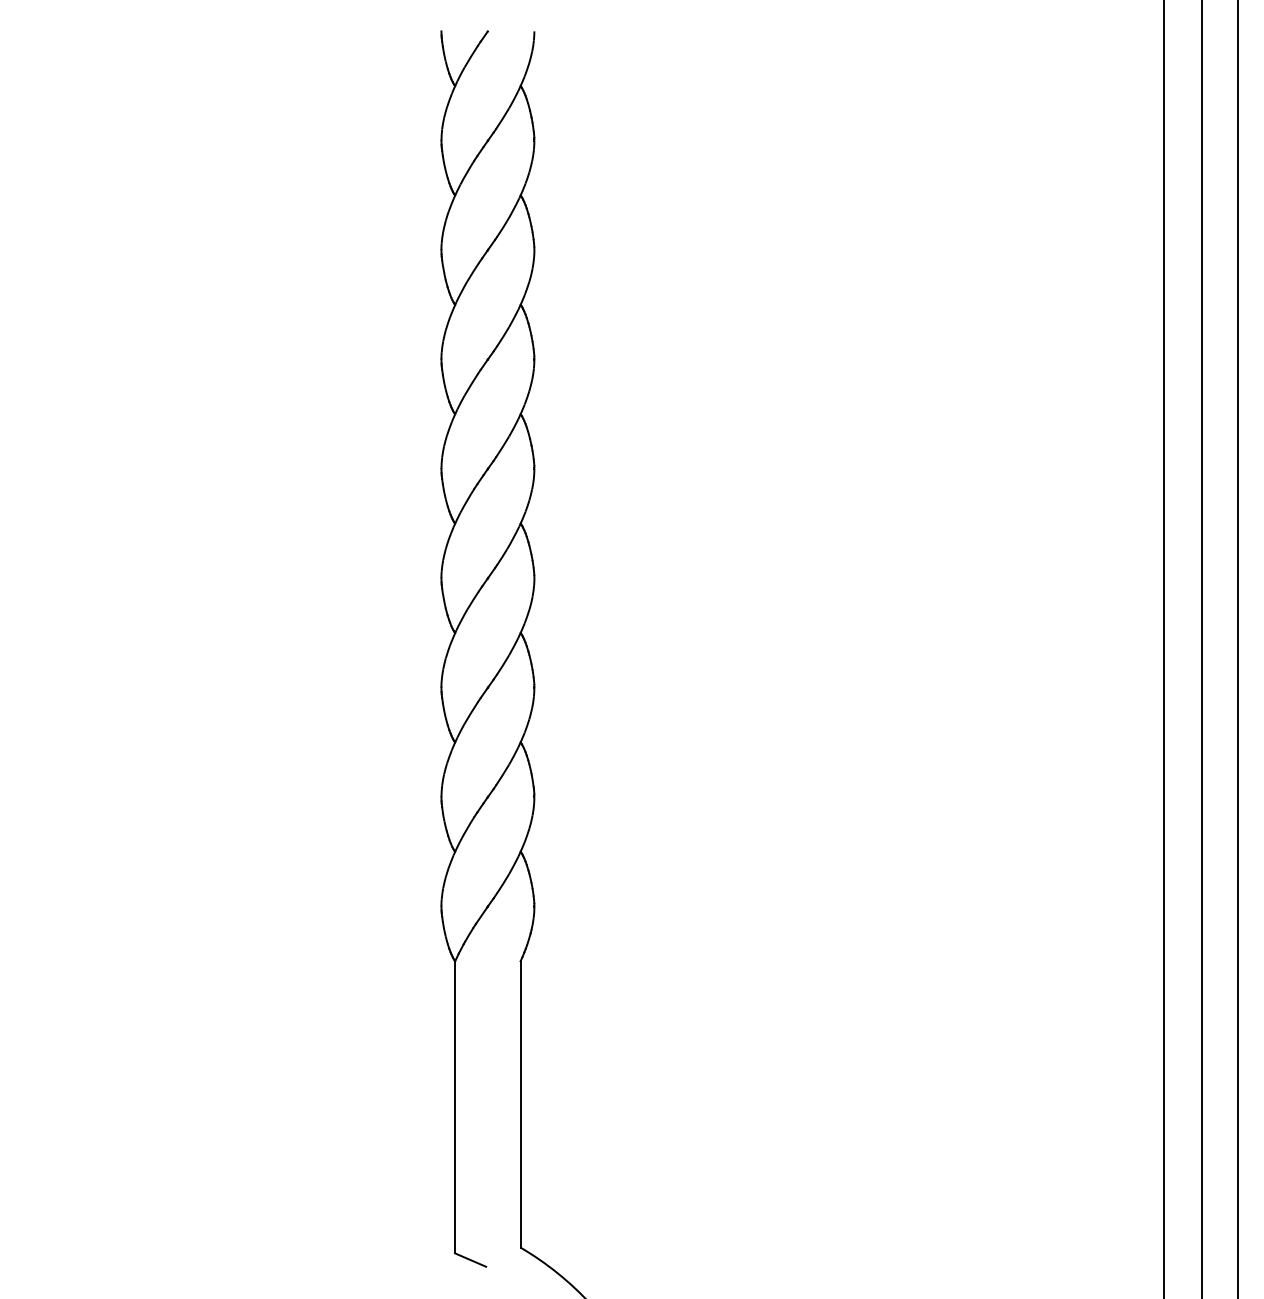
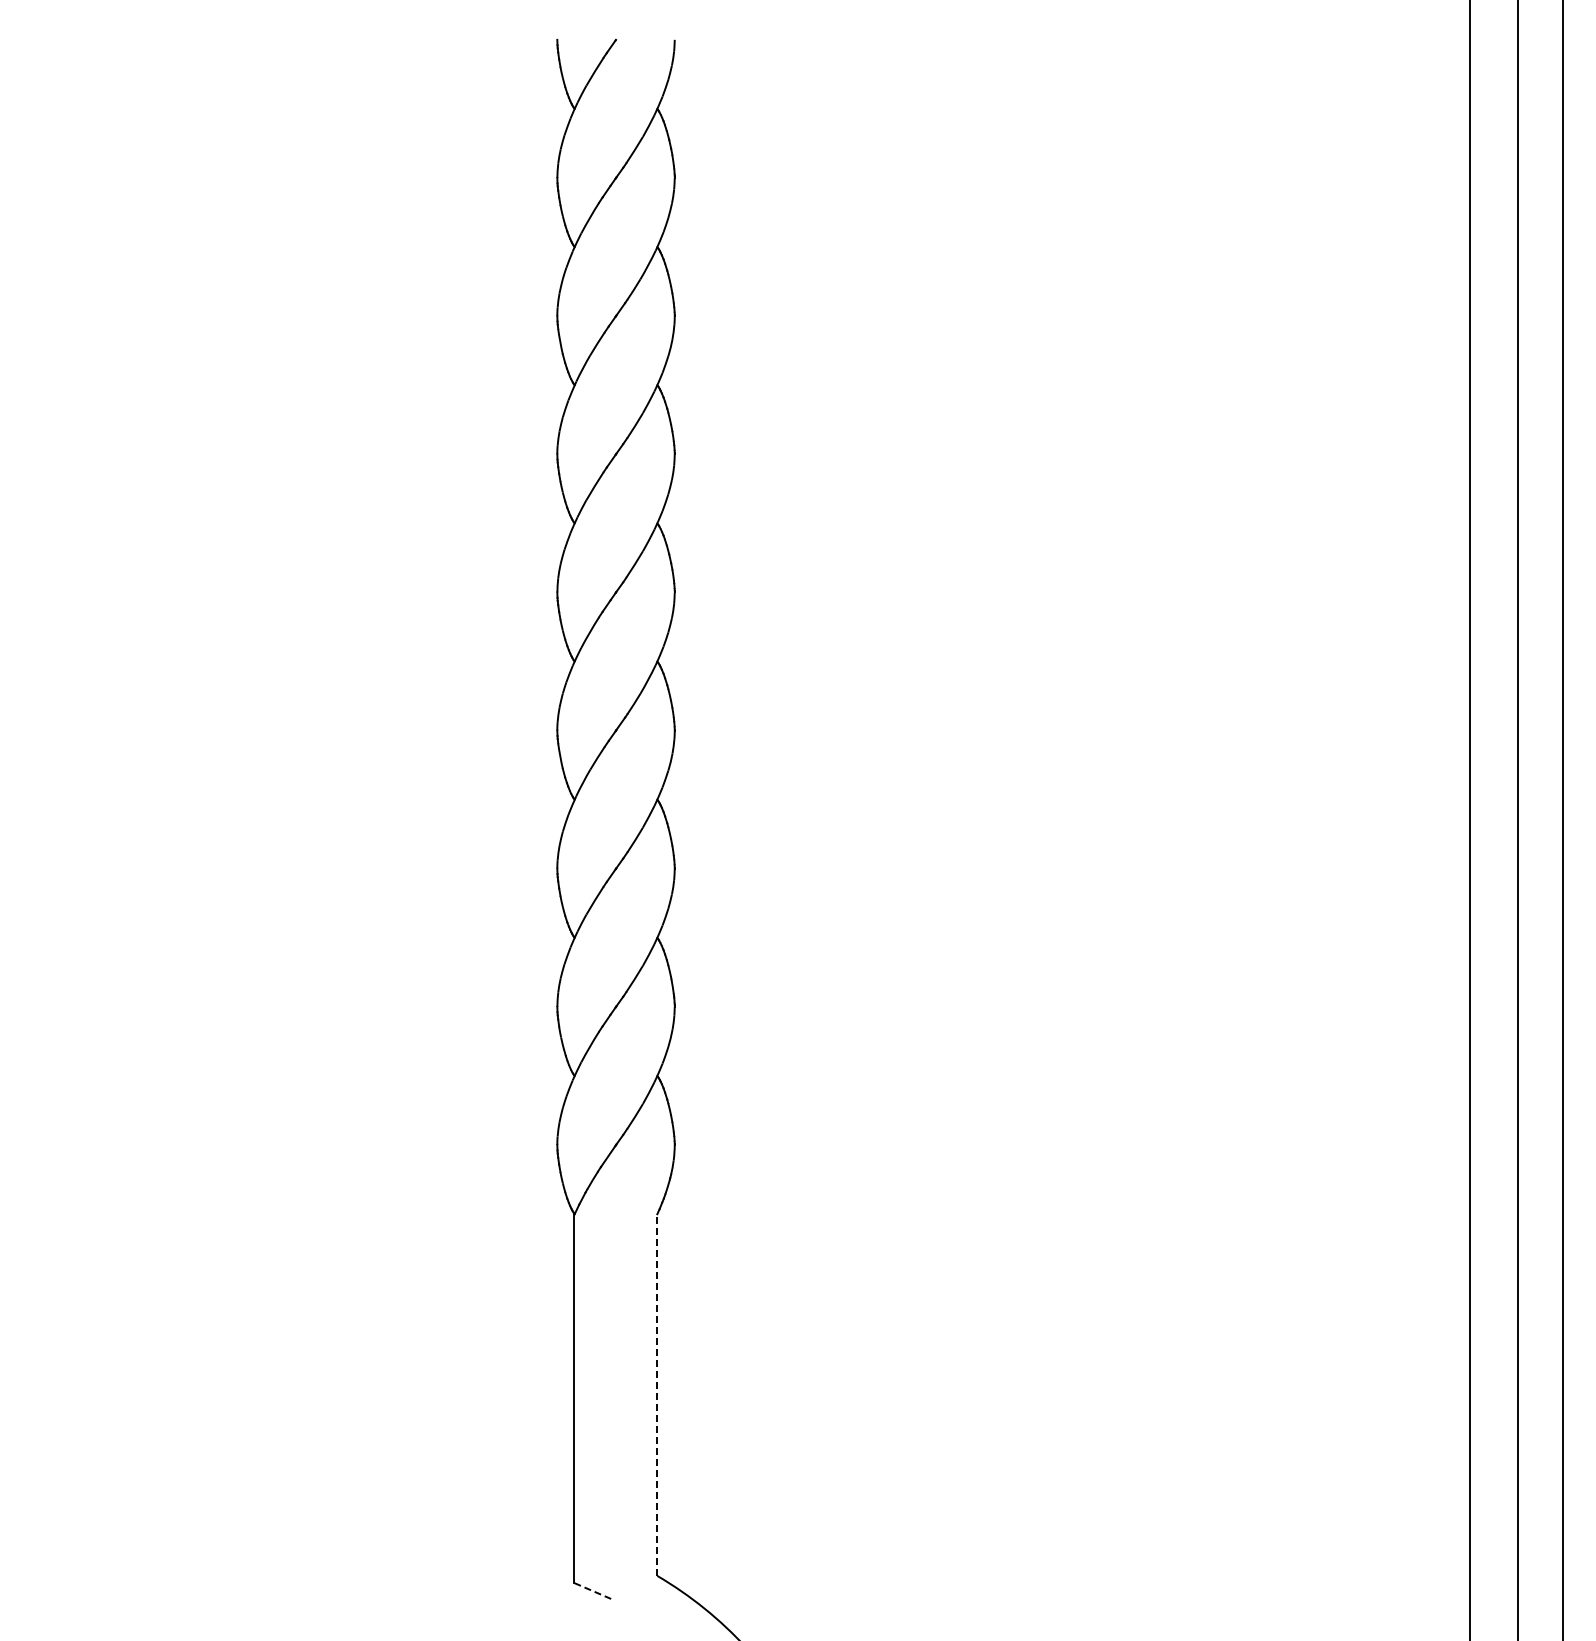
line: (520, 1104) -> (657, 1395), solid -> dashed
line: (470, 1259) -> (594, 1591), solid -> dashed

